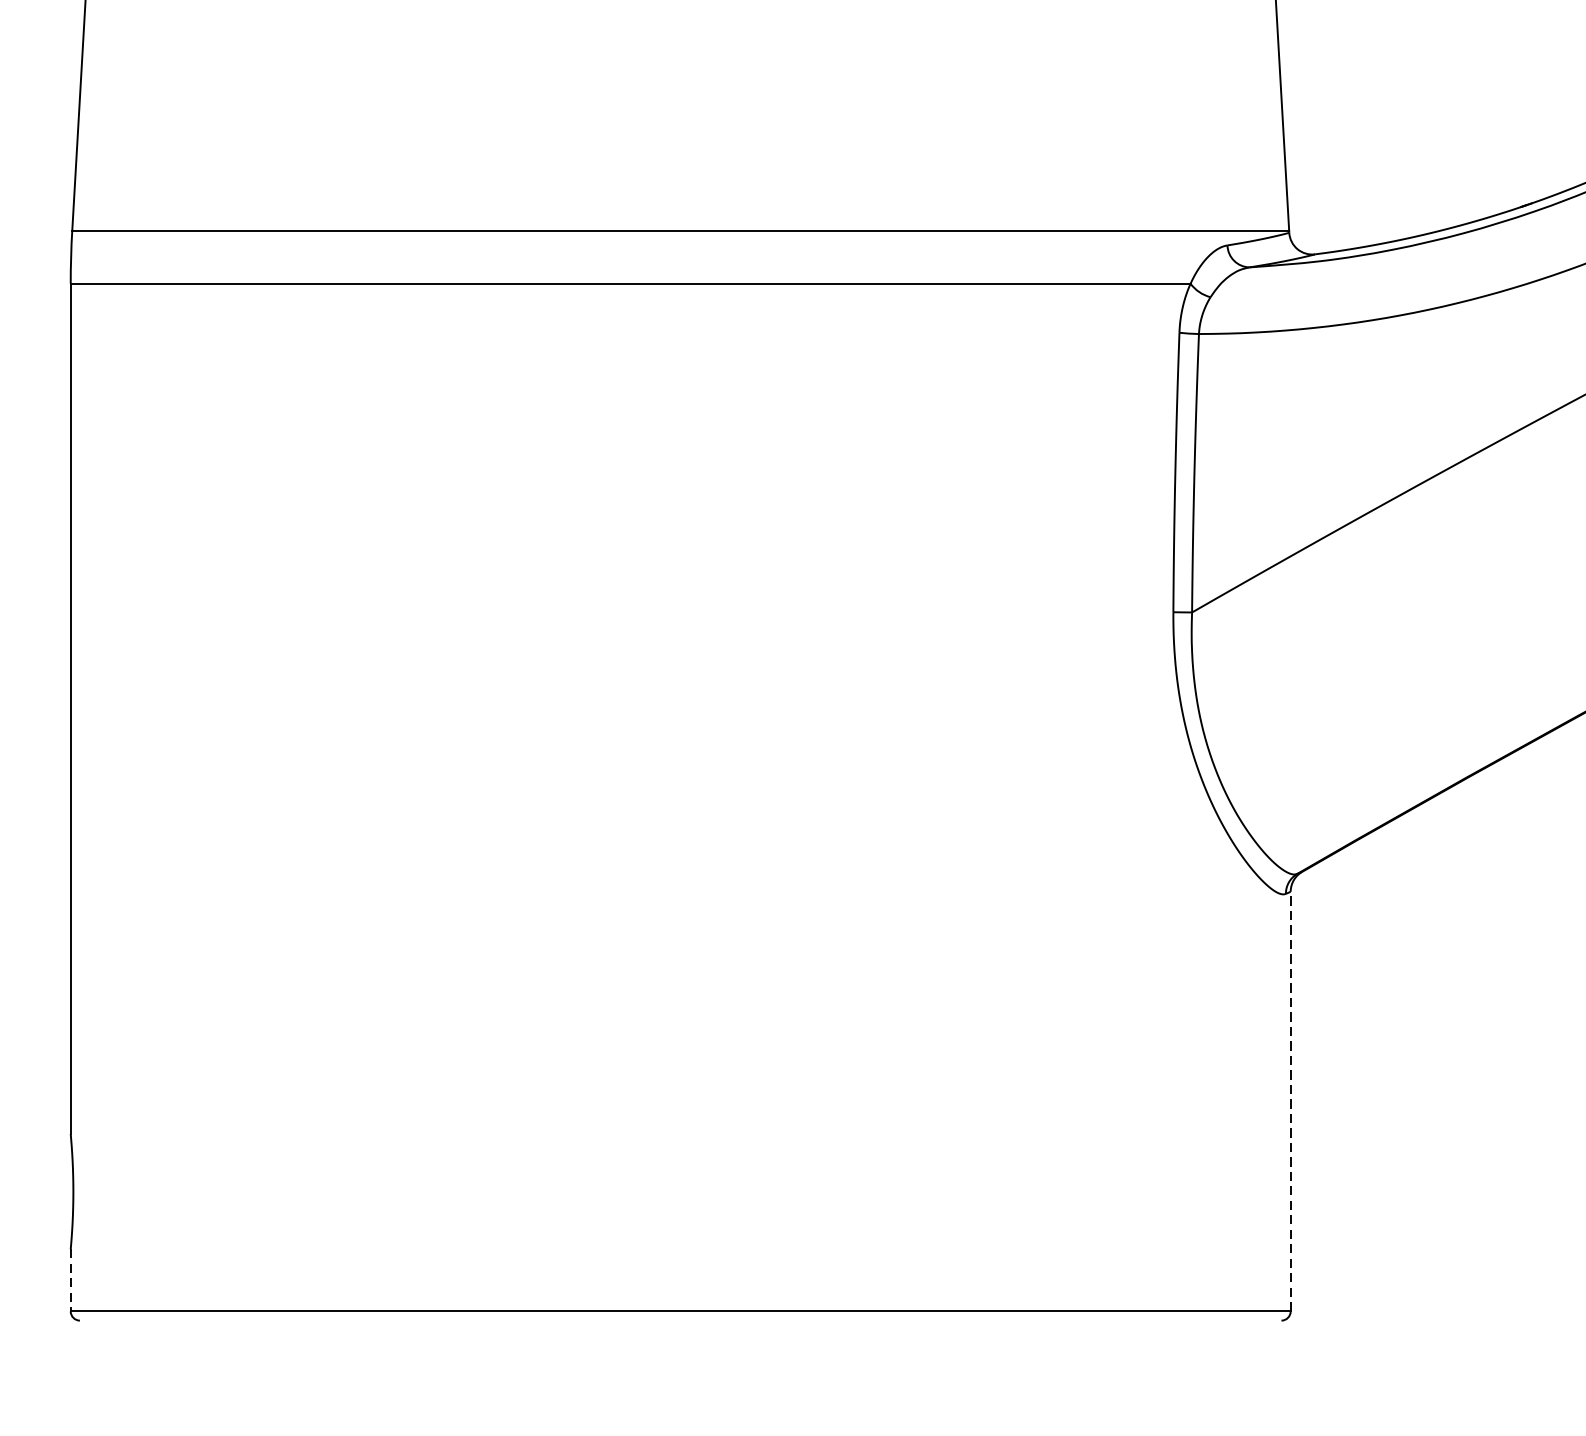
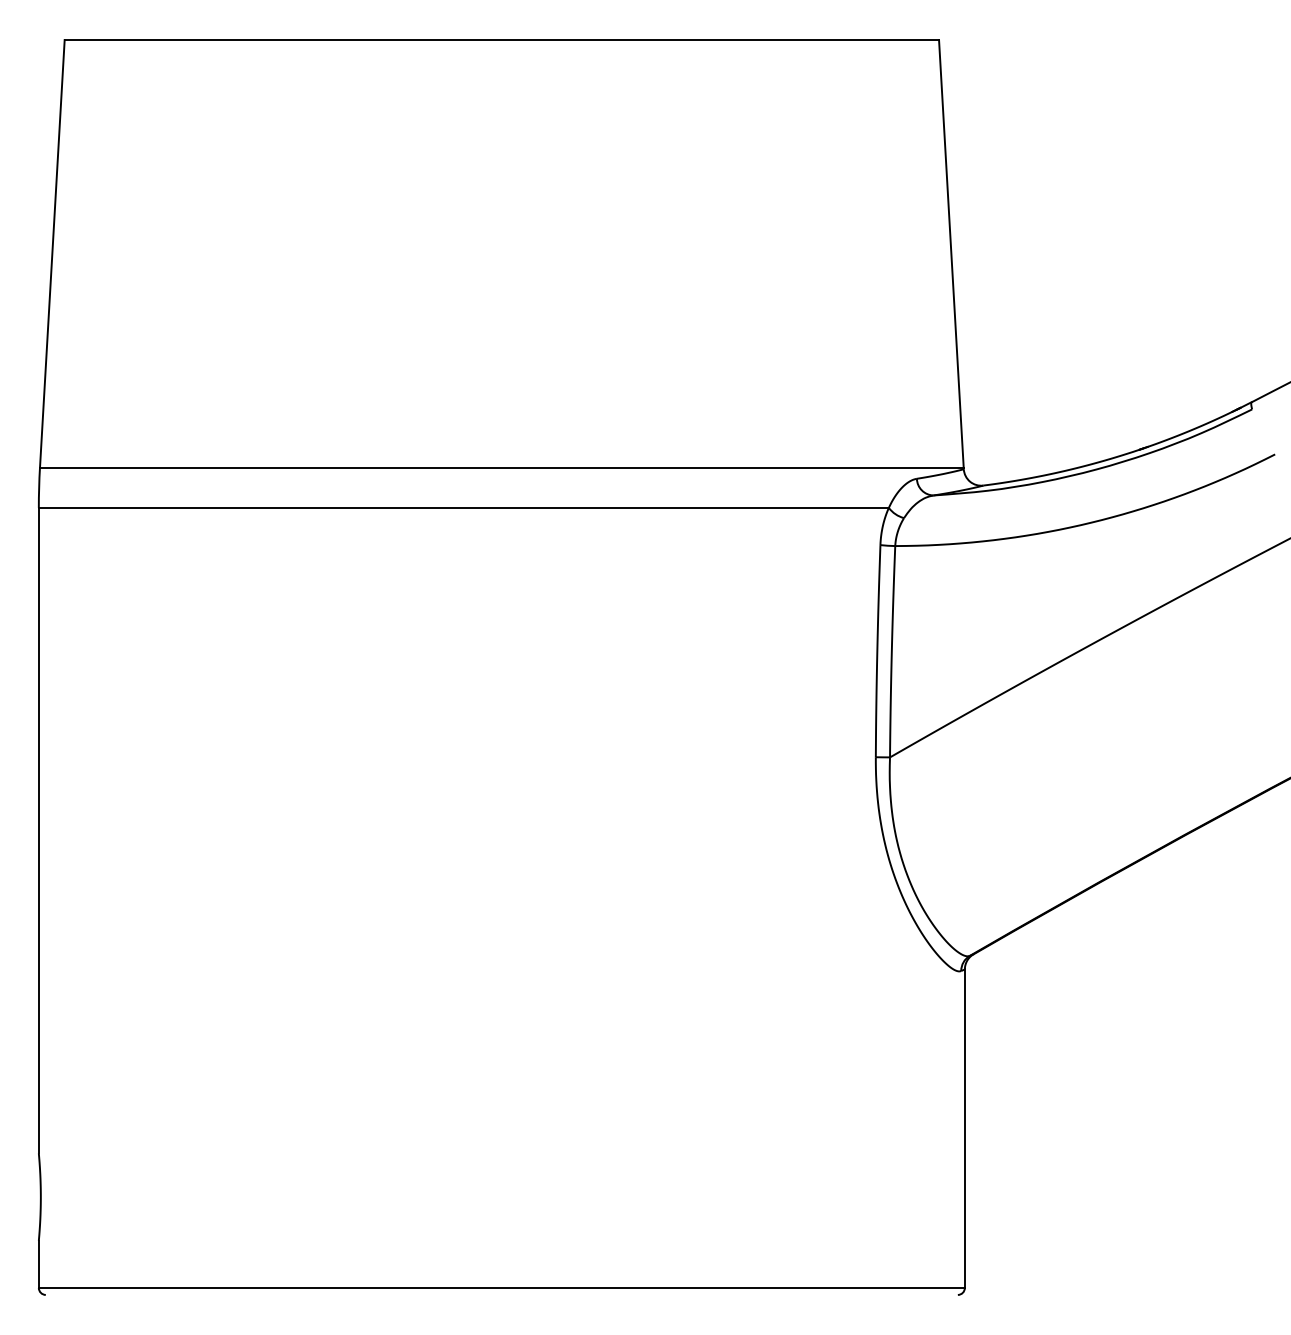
line: (1290, 1101) -> (964, 1128), dashed -> solid
line: (70, 1280) -> (38, 1264), dashed -> solid

